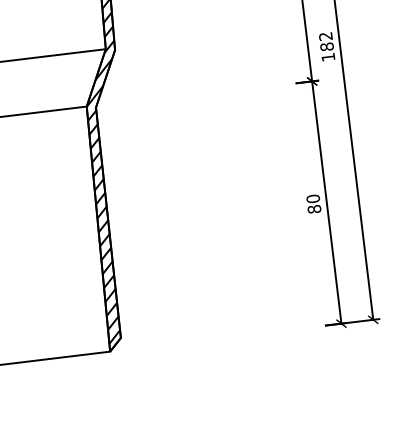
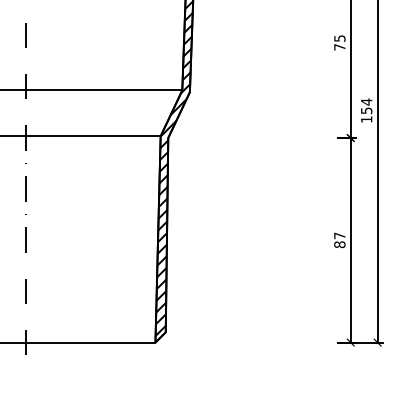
text: (326, 41) -> (366, 106), 182 -> 154
text: (312, 198) -> (339, 235), 80 -> 87

